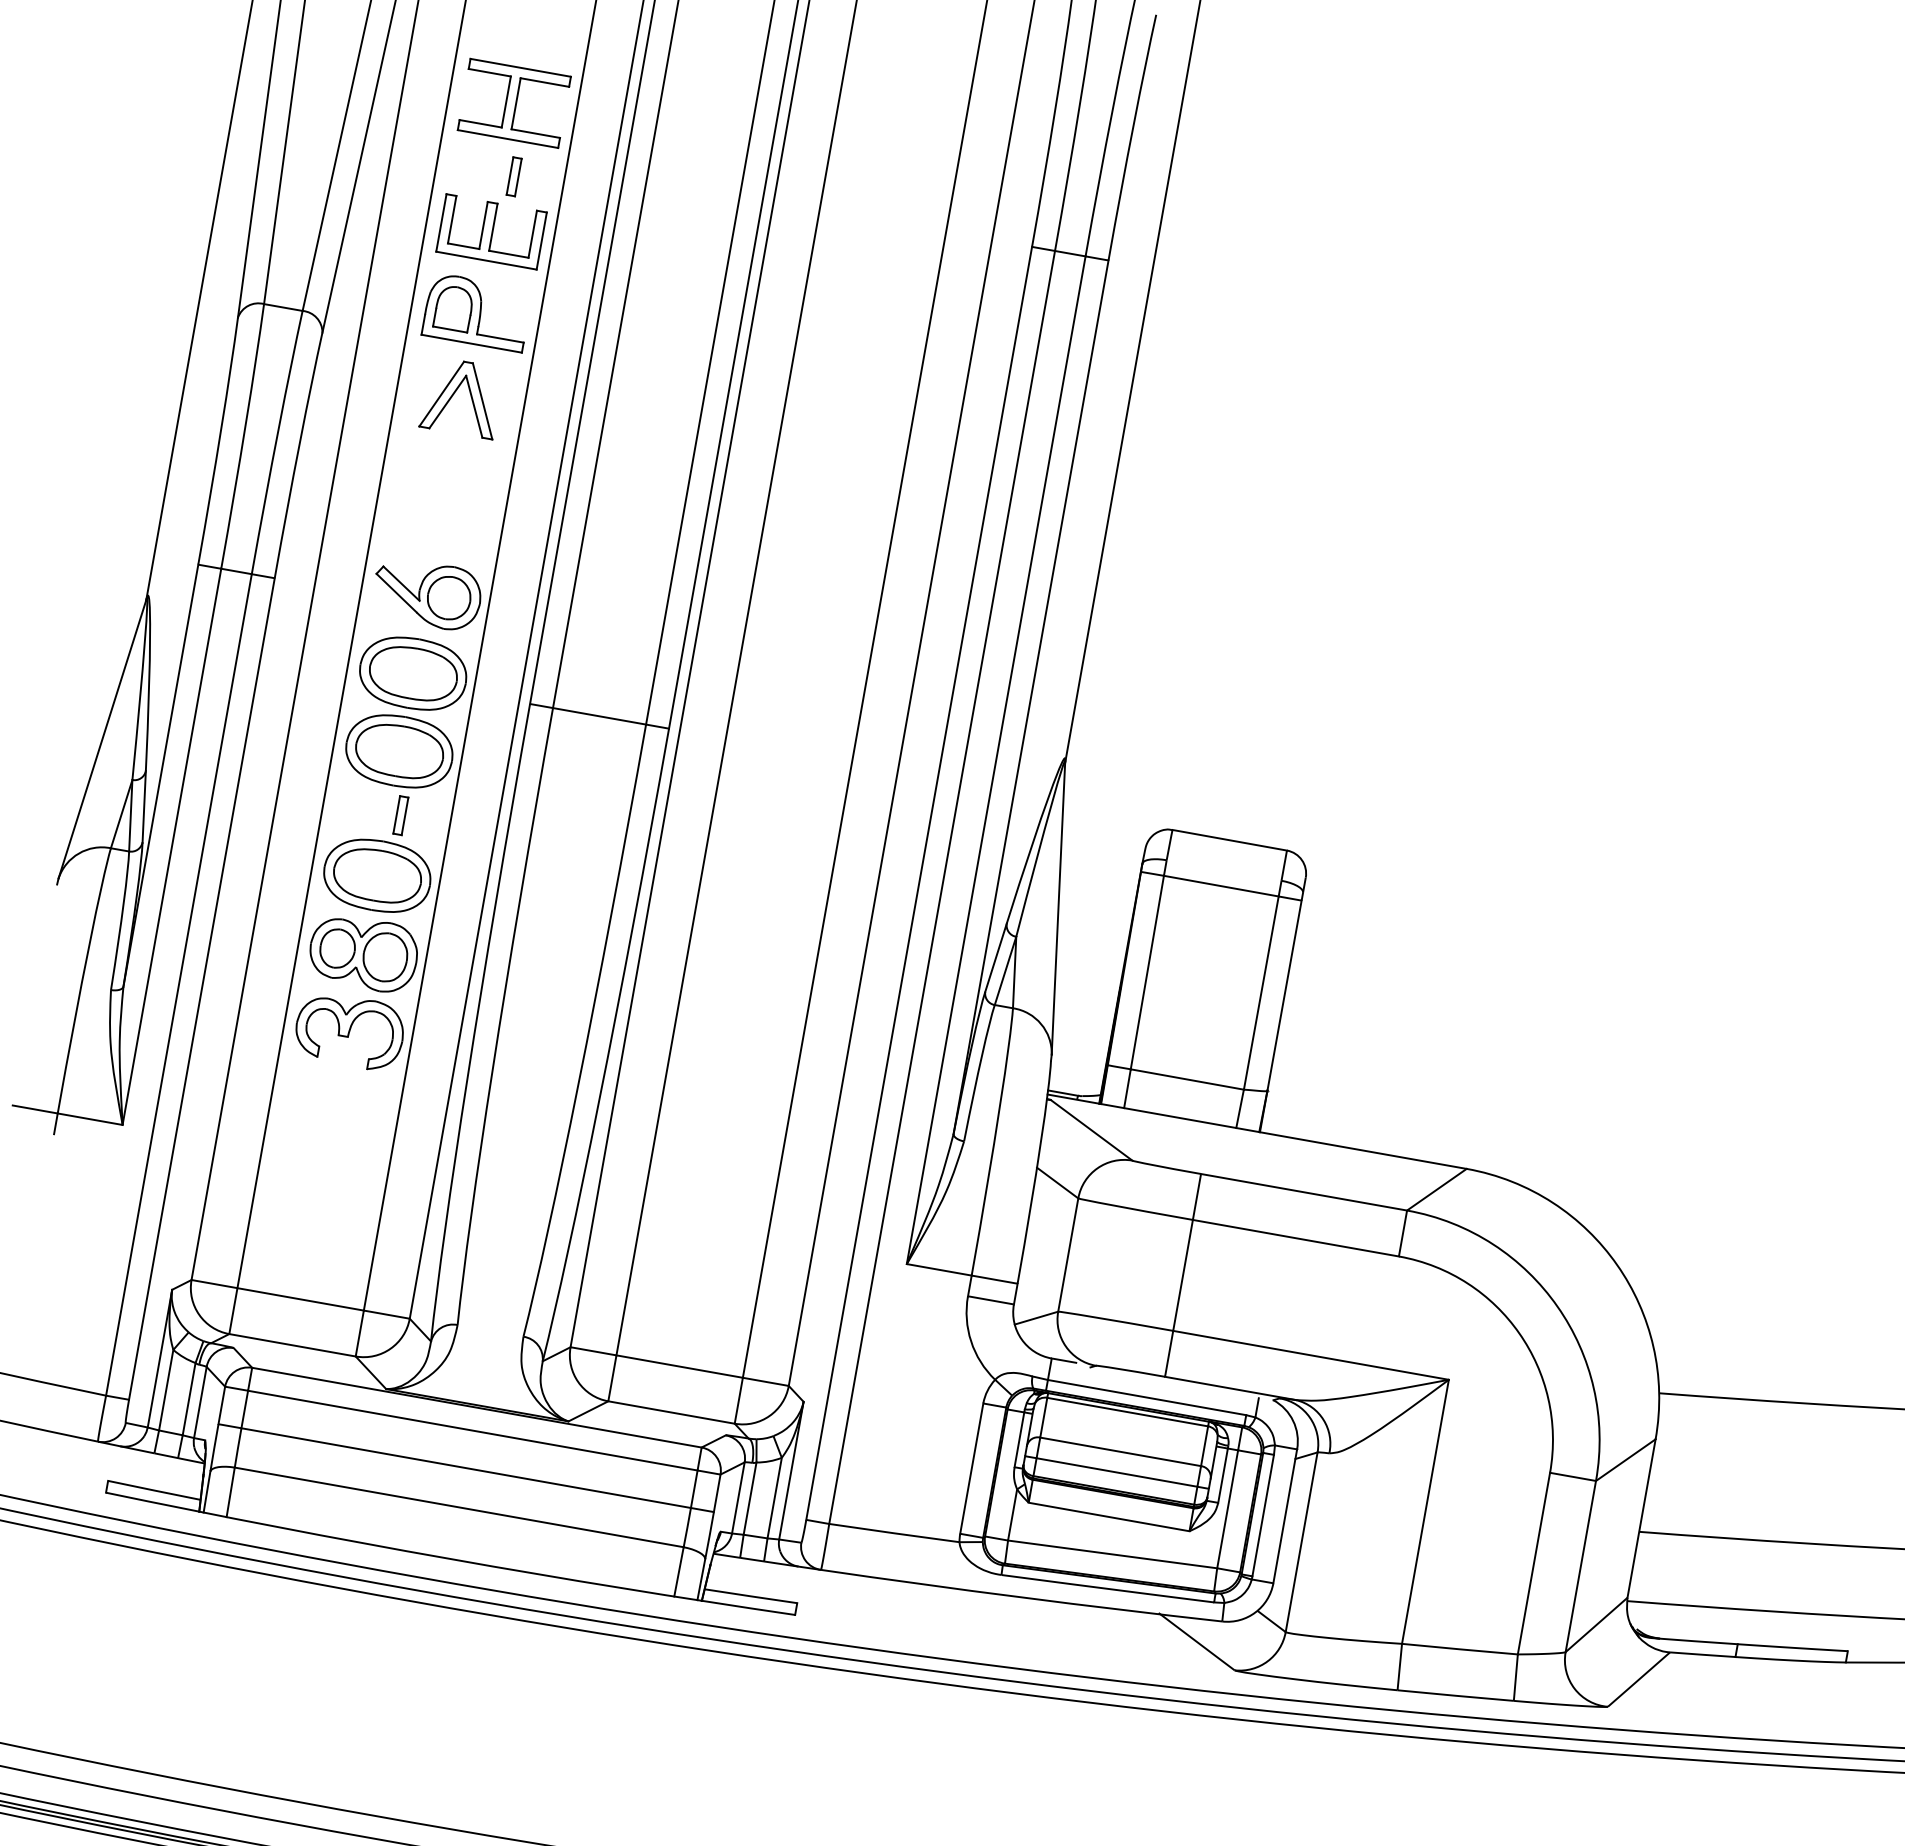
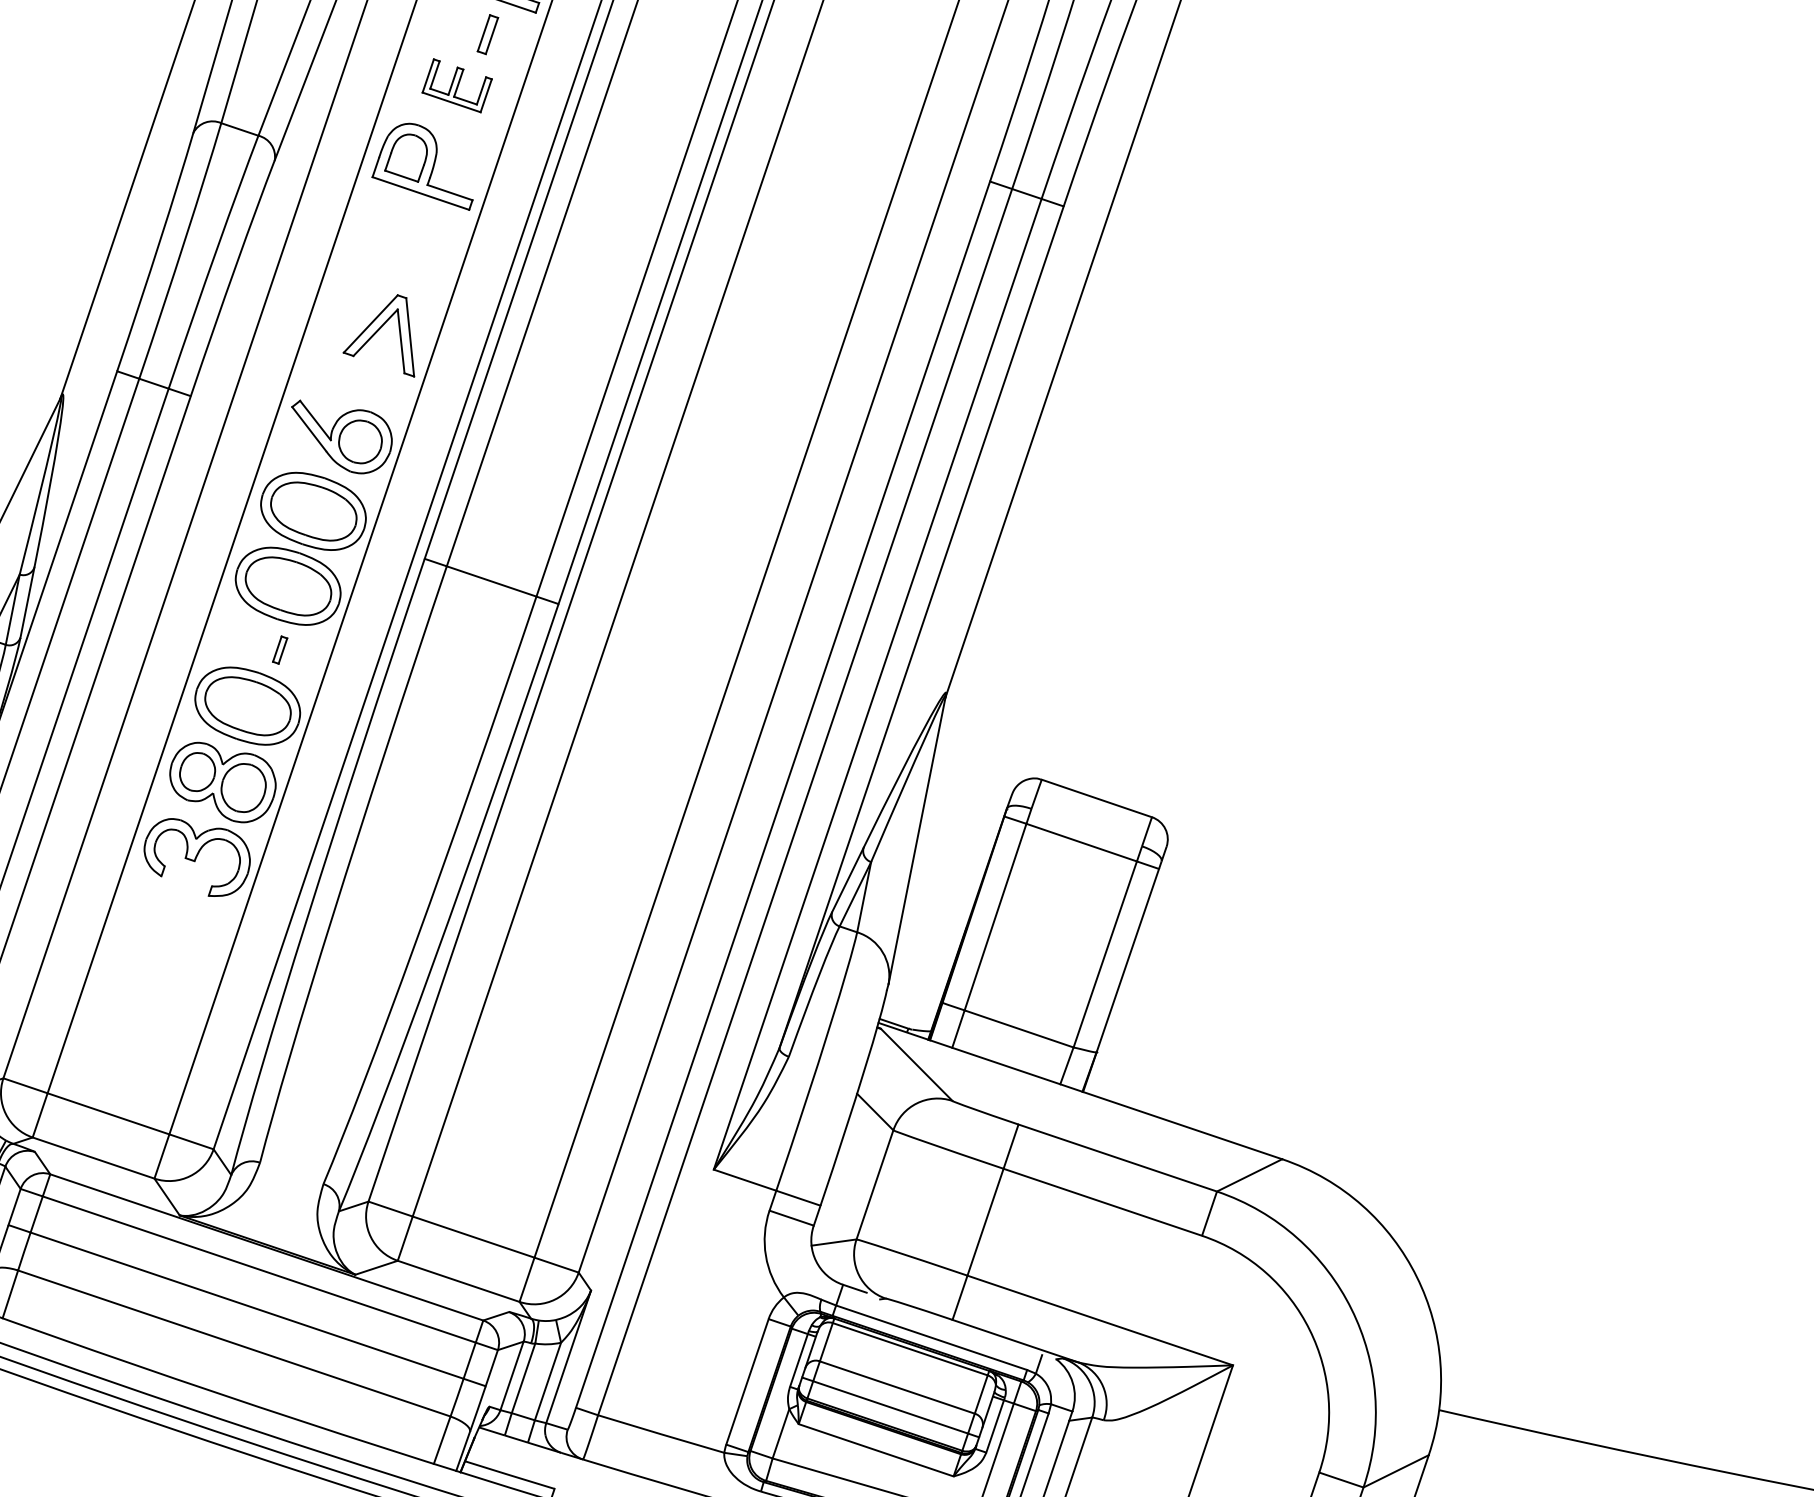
part: (491, 231) -> (457, 85), size x0.6
part: (455, 400) -> (383, 332), moved
part: (400, 815) -> (279, 649), size x0.7

